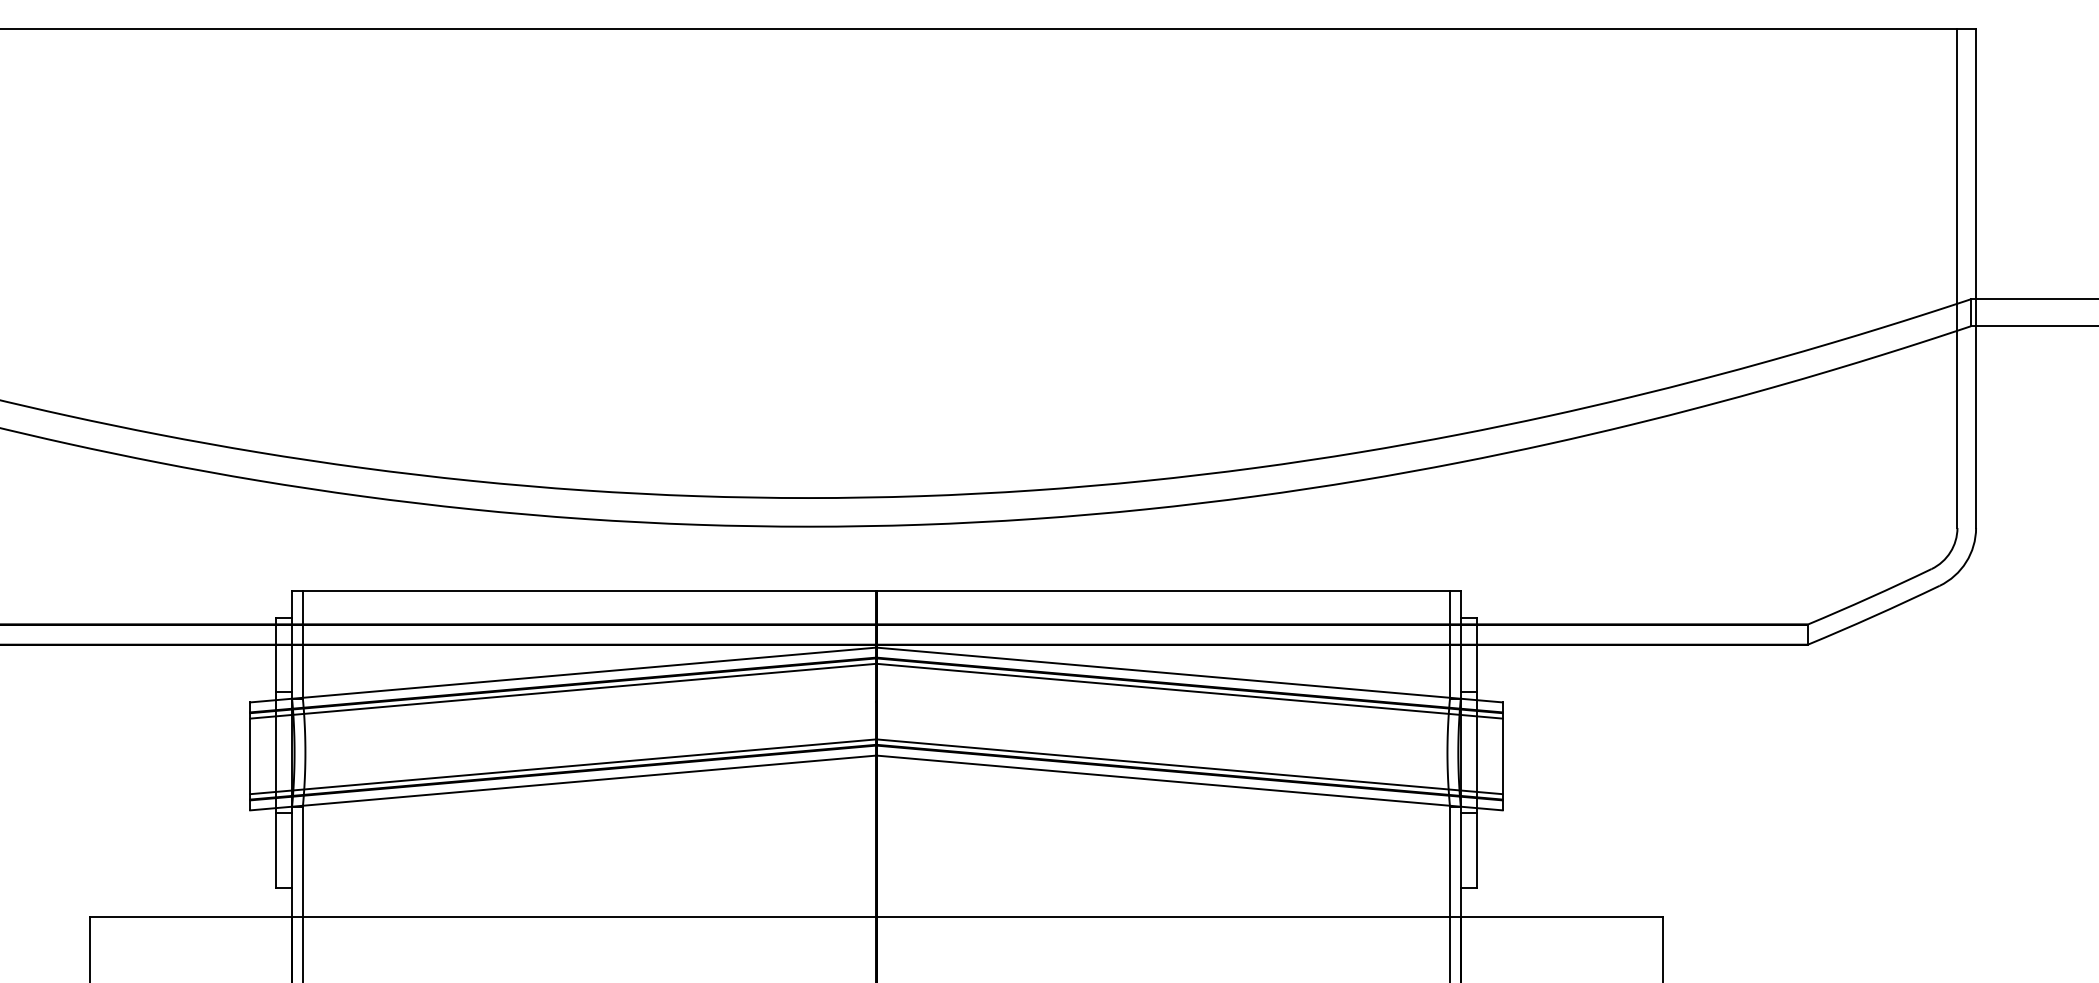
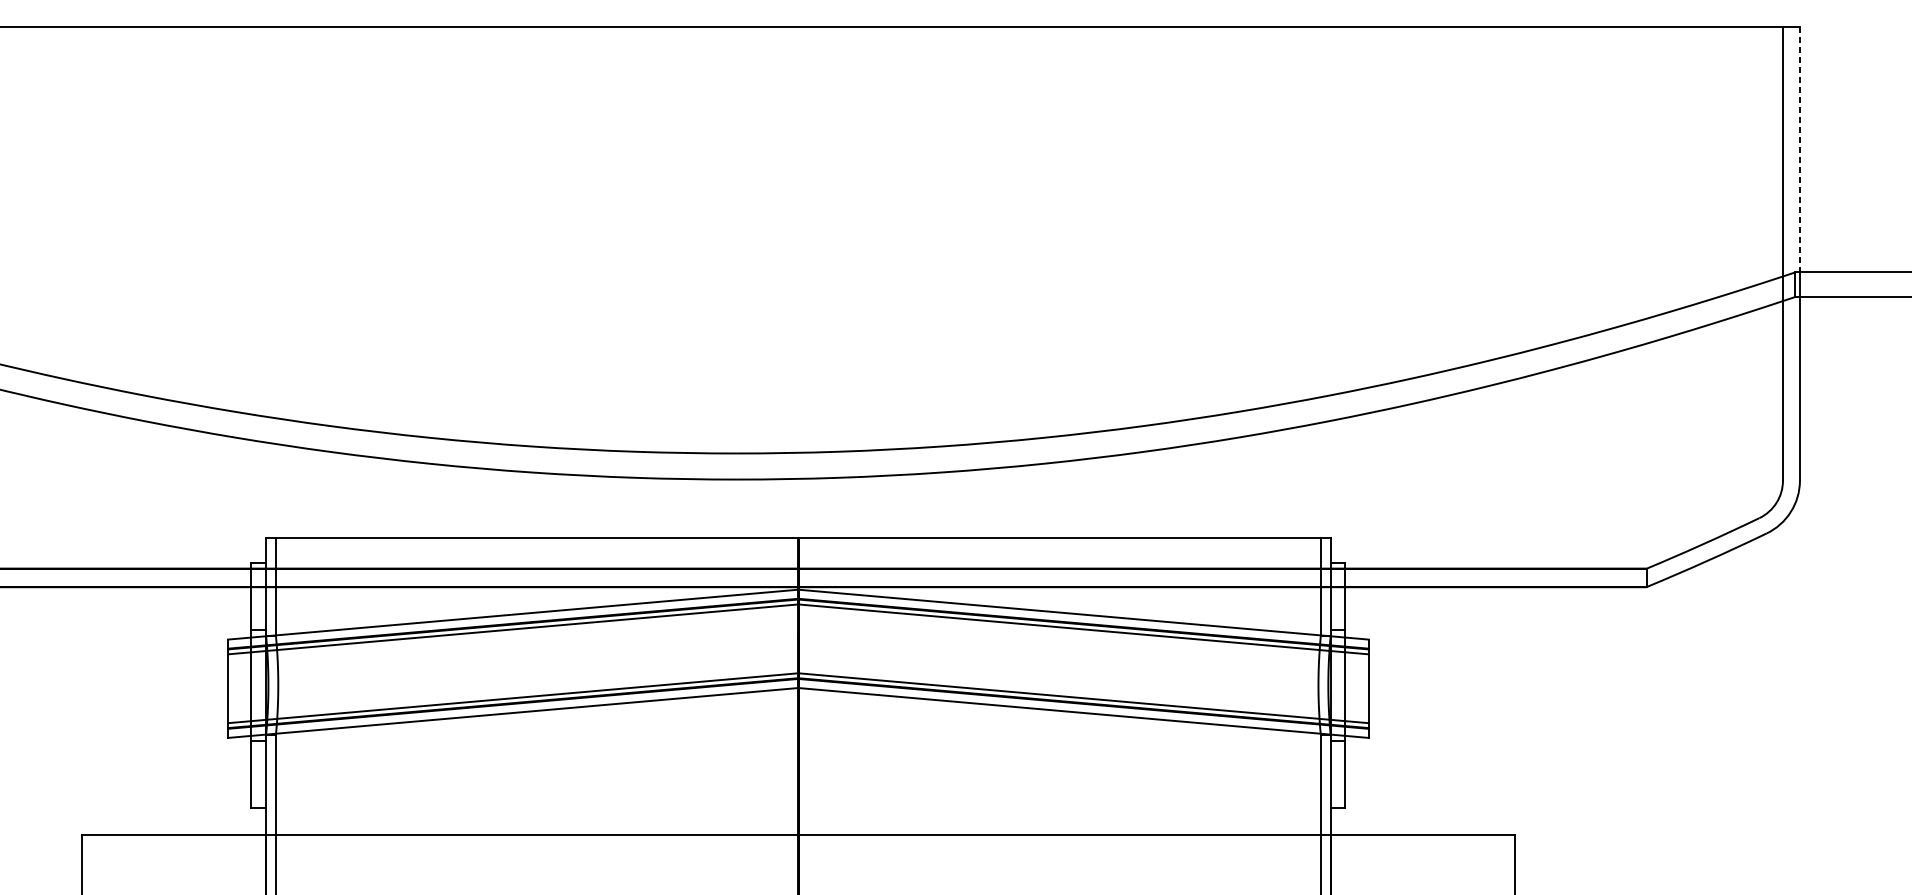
line: (1976, 164) -> (1800, 149), solid -> dashed

